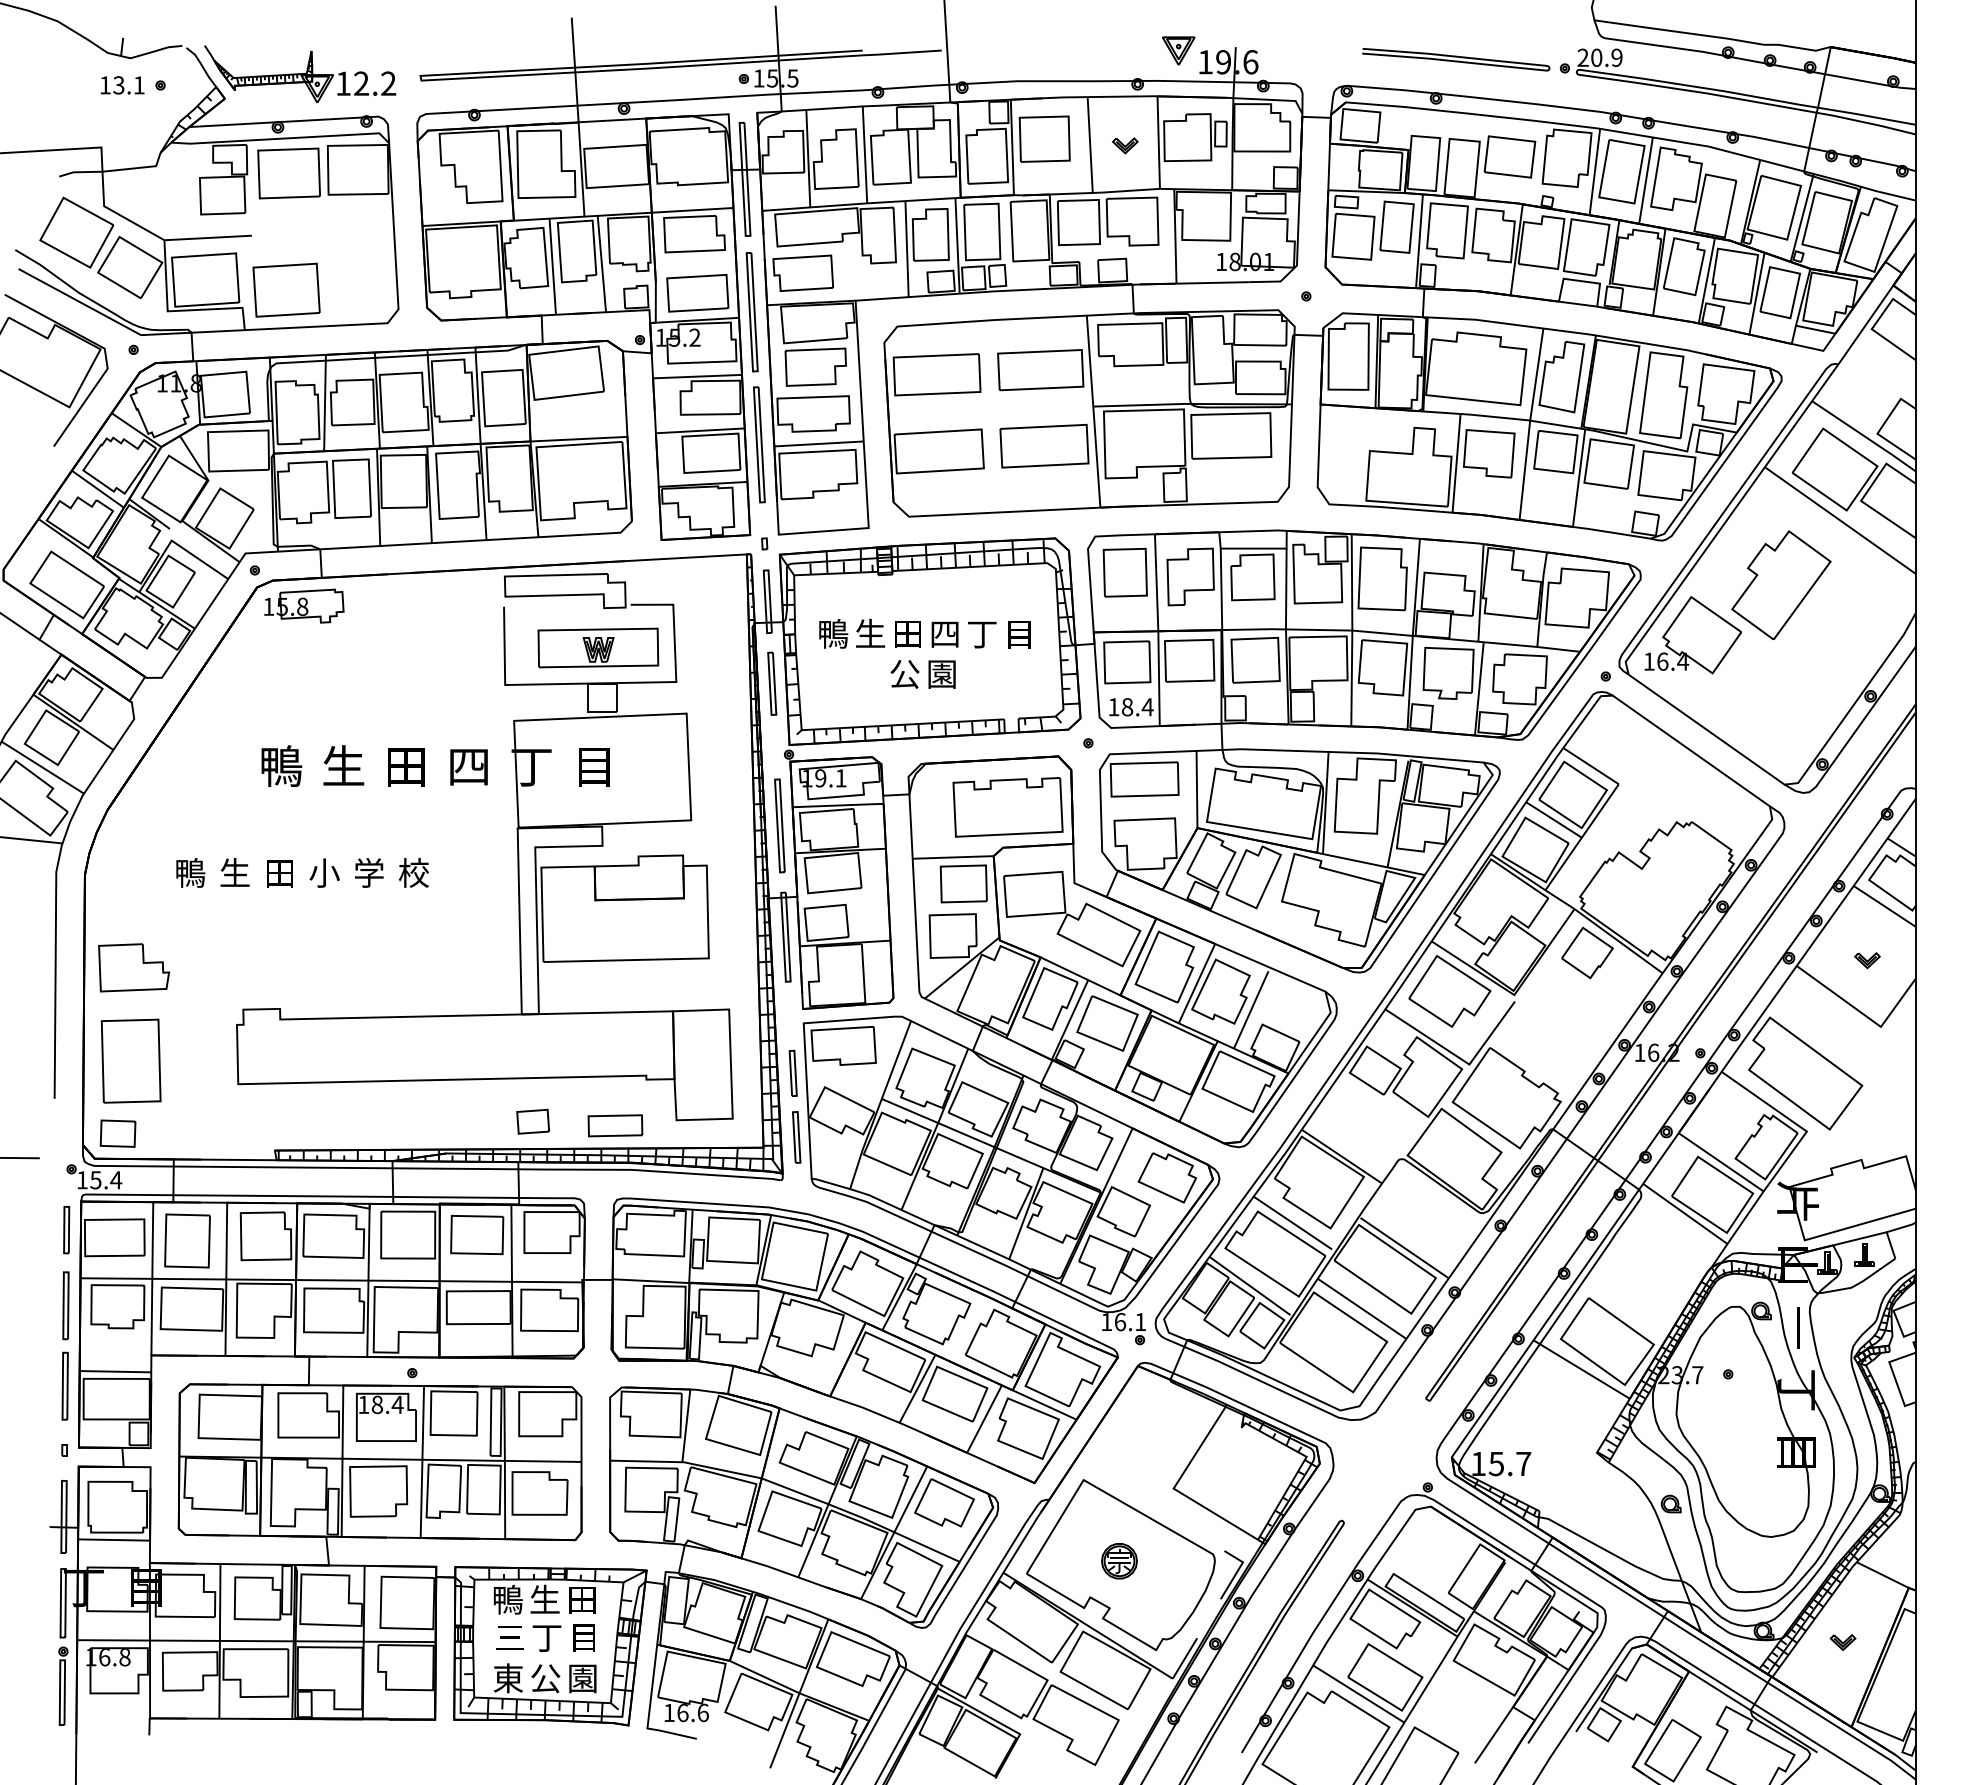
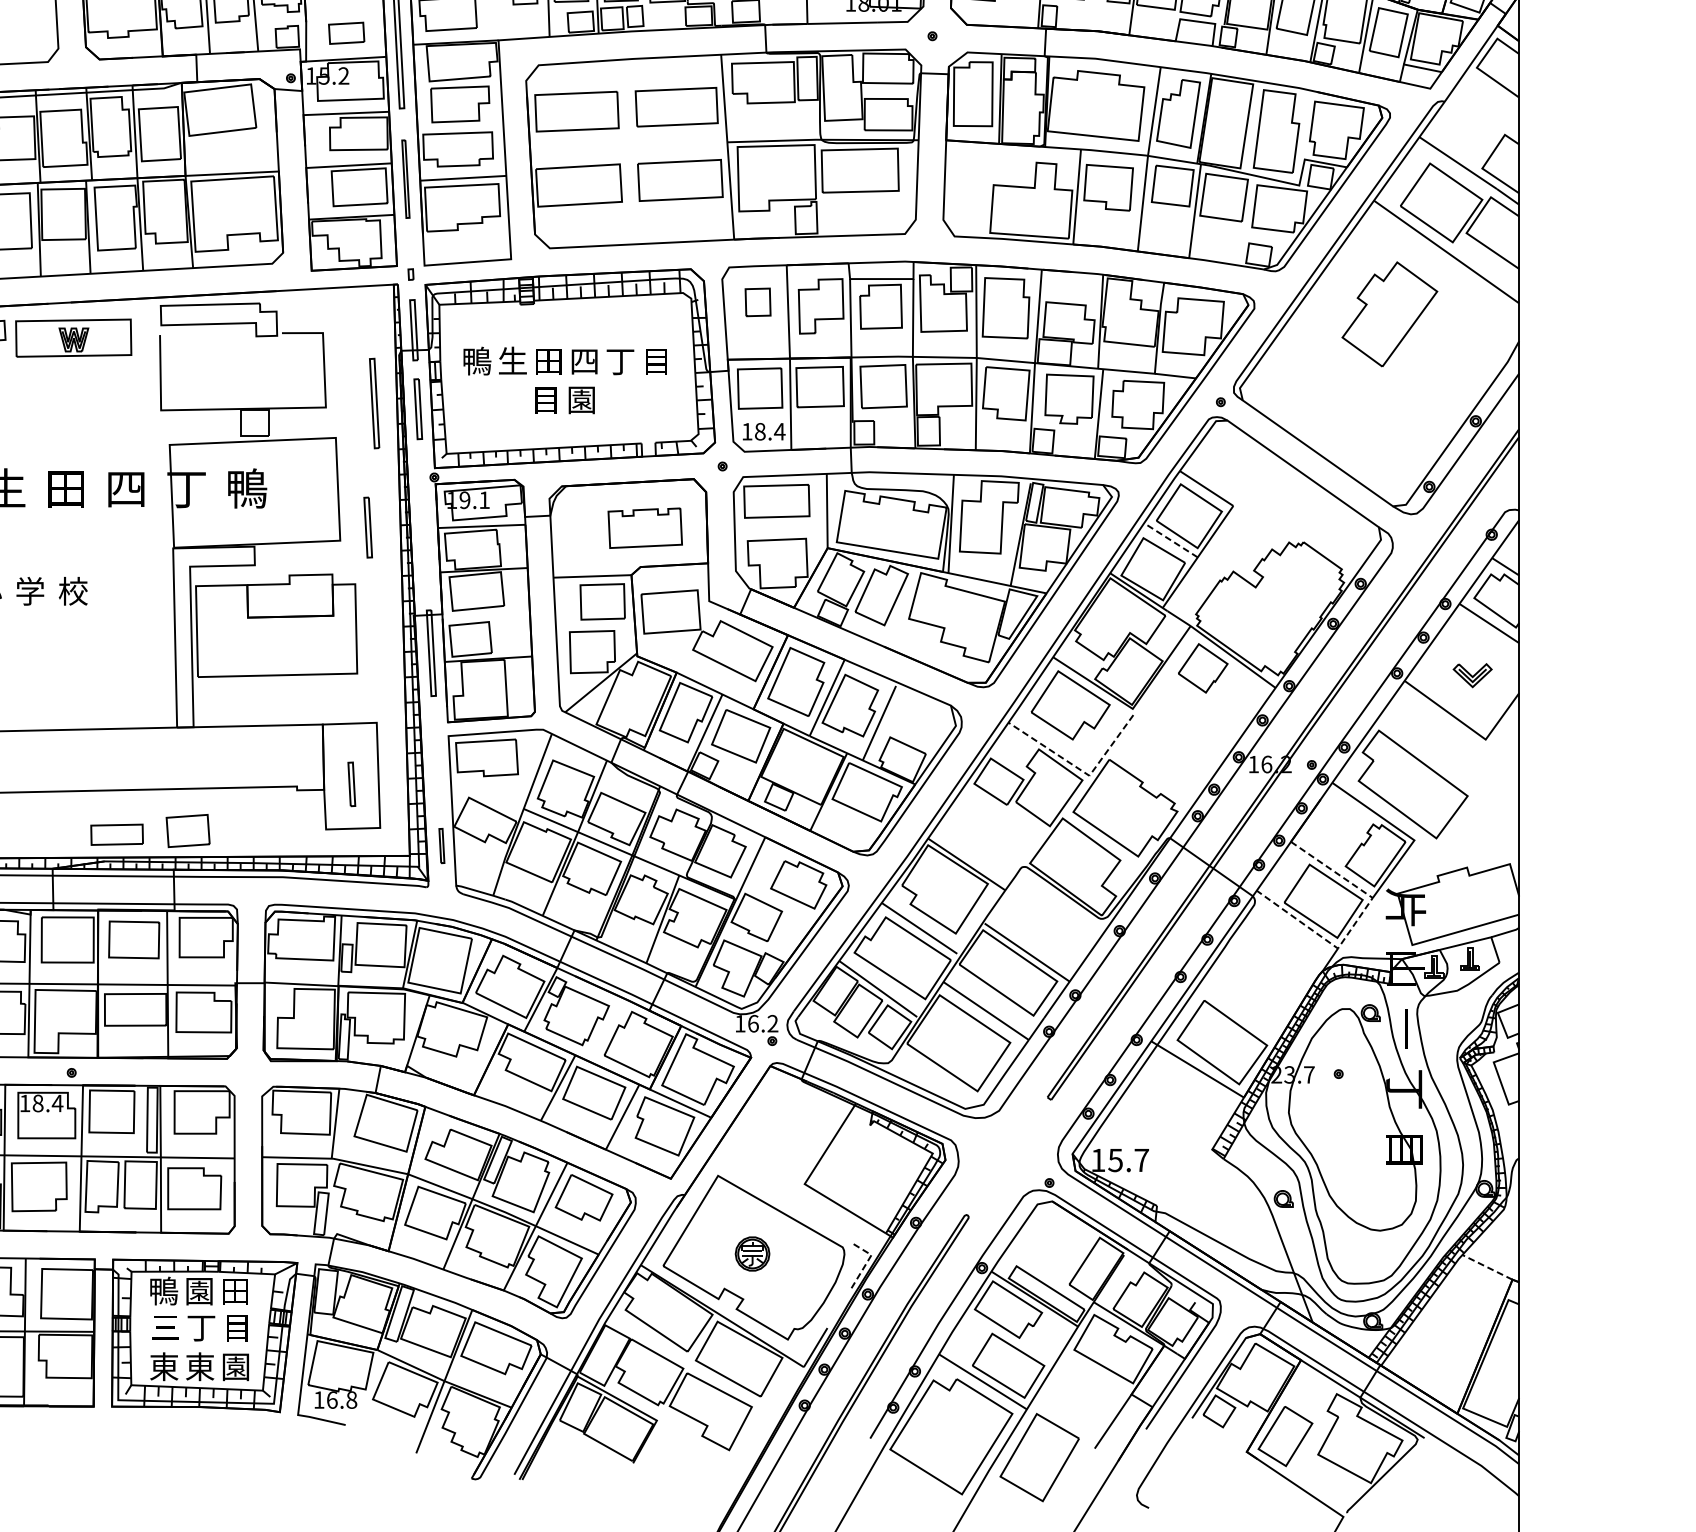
part: (697, 293) -> (346, 33), size x0.6
part: (759, 444) -> (405, 178), size x0.7
part: (1124, 572) -> (757, 302), size x0.6
part: (1692, 635) -> (1304, 362), removed
part: (598, 647) -> (73, 337), moved
text: (904, 674) -> (545, 400), 公 -> 目
text: (594, 765) -> (247, 487), 目 -> 鴨
part: (720, 806) -> (368, 527), added
part: (1007, 807) -> (644, 528), size x0.7
line: (1553, 819) -> (1170, 539), solid -> dashed
part: (779, 825) -> (374, 403), moved
part: (1867, 960) -> (1472, 675), size x1.6
line: (1460, 1058) -> (1080, 769), solid -> dashed
part: (792, 1072) -> (351, 783), moved
part: (532, 1121) -> (187, 830), size x1.4
part: (615, 1125) -> (117, 834), moved
part: (796, 1137) -> (441, 846), size x0.7
line: (1745, 1218) -> (1355, 924), solid -> dashed
text: (1140, 1321) -> (772, 1023), 16.1 -> 16.2
line: (1237, 1571) -> (866, 1263), solid -> dashed
line: (1882, 1574) -> (1487, 1266), solid -> dashed
text: (544, 1599) -> (198, 1290), 生 -> 園
part: (1842, 1642) -> (1448, 1332), removed
text: (545, 1678) -> (199, 1366), 公 -> 東
text: (702, 1712) -> (351, 1399), 16.6 -> 16.8

